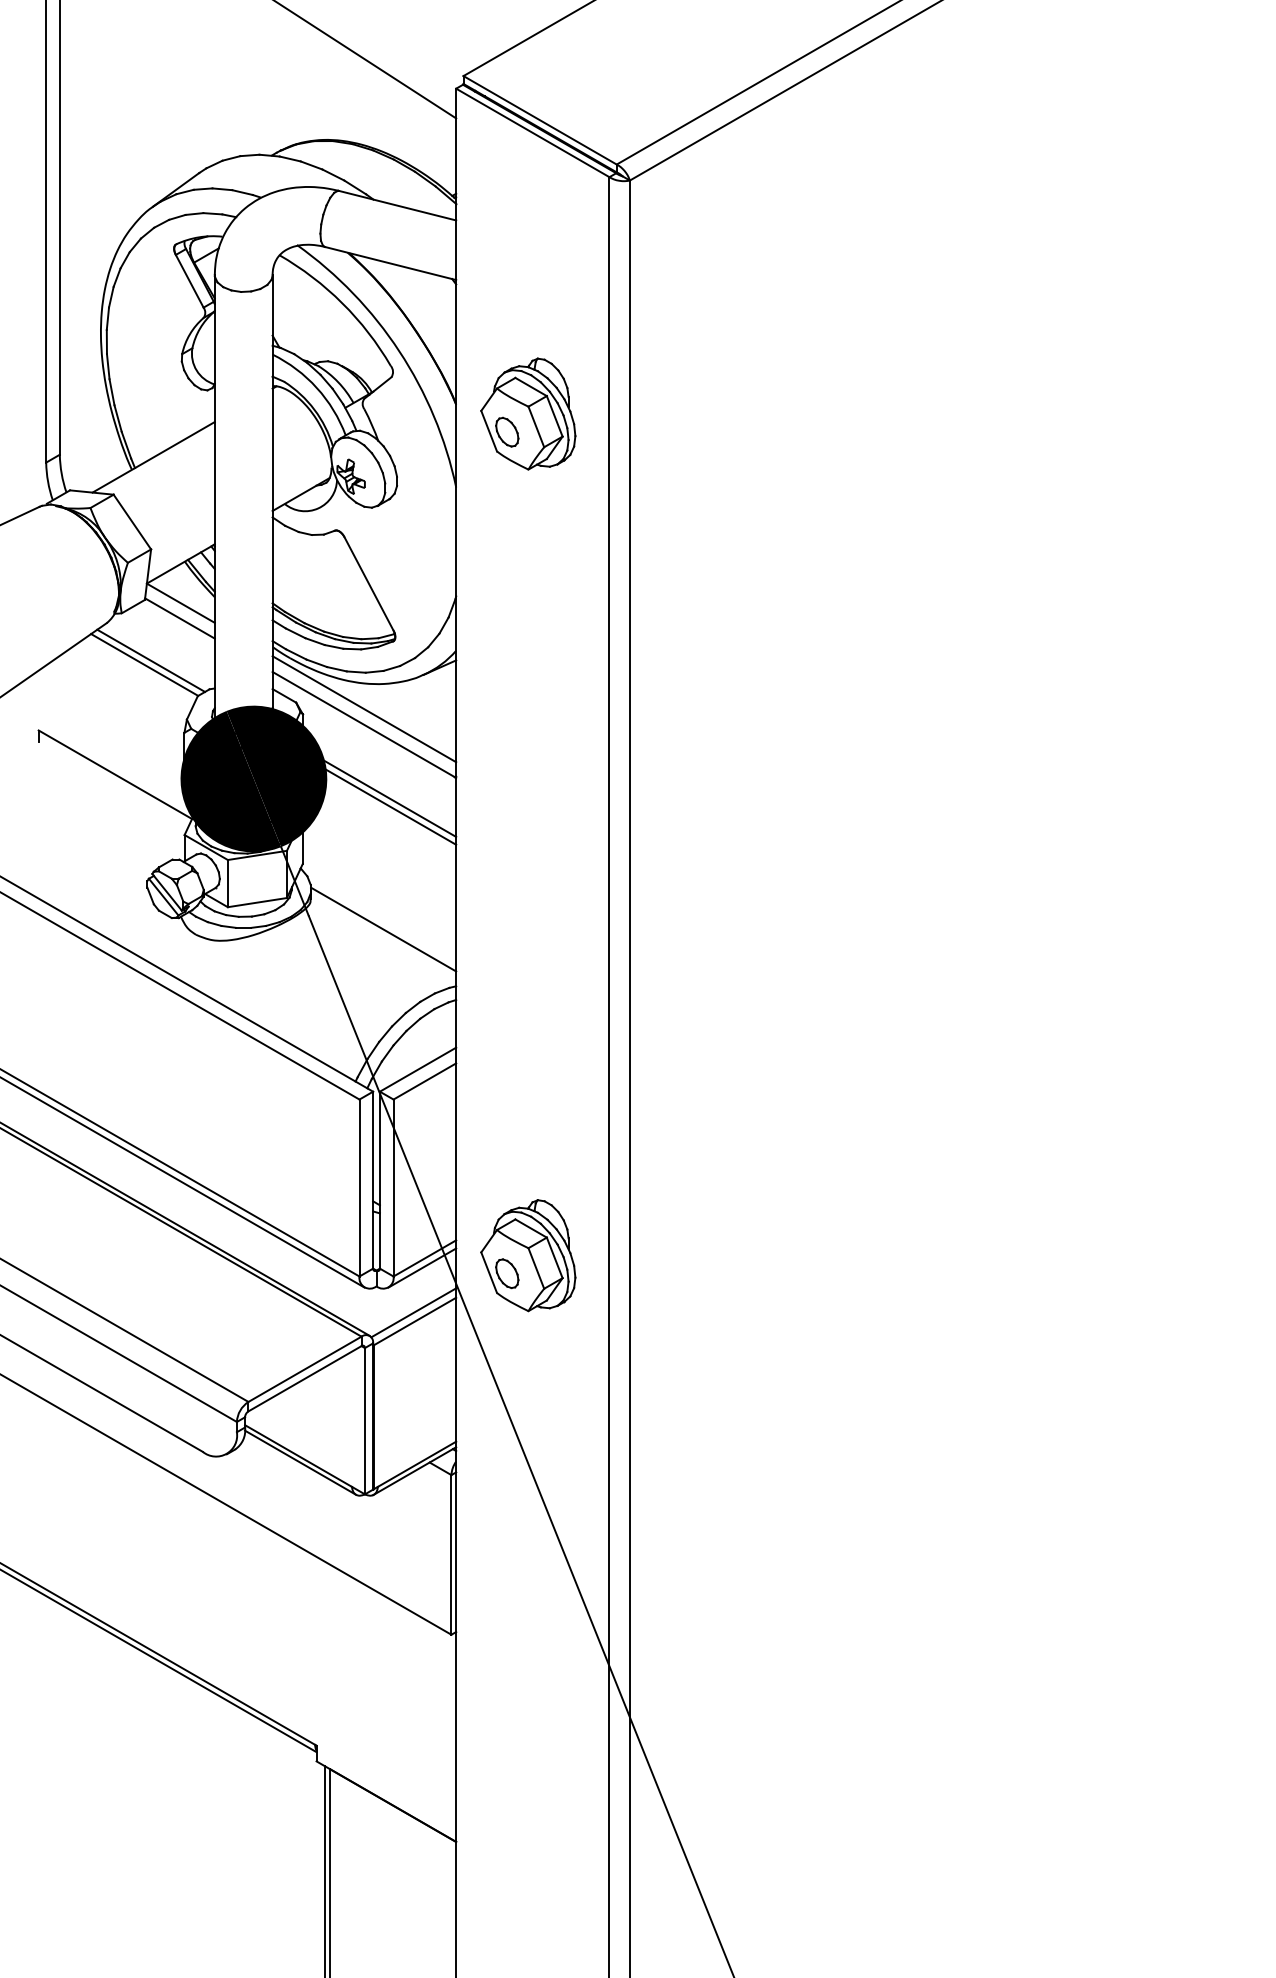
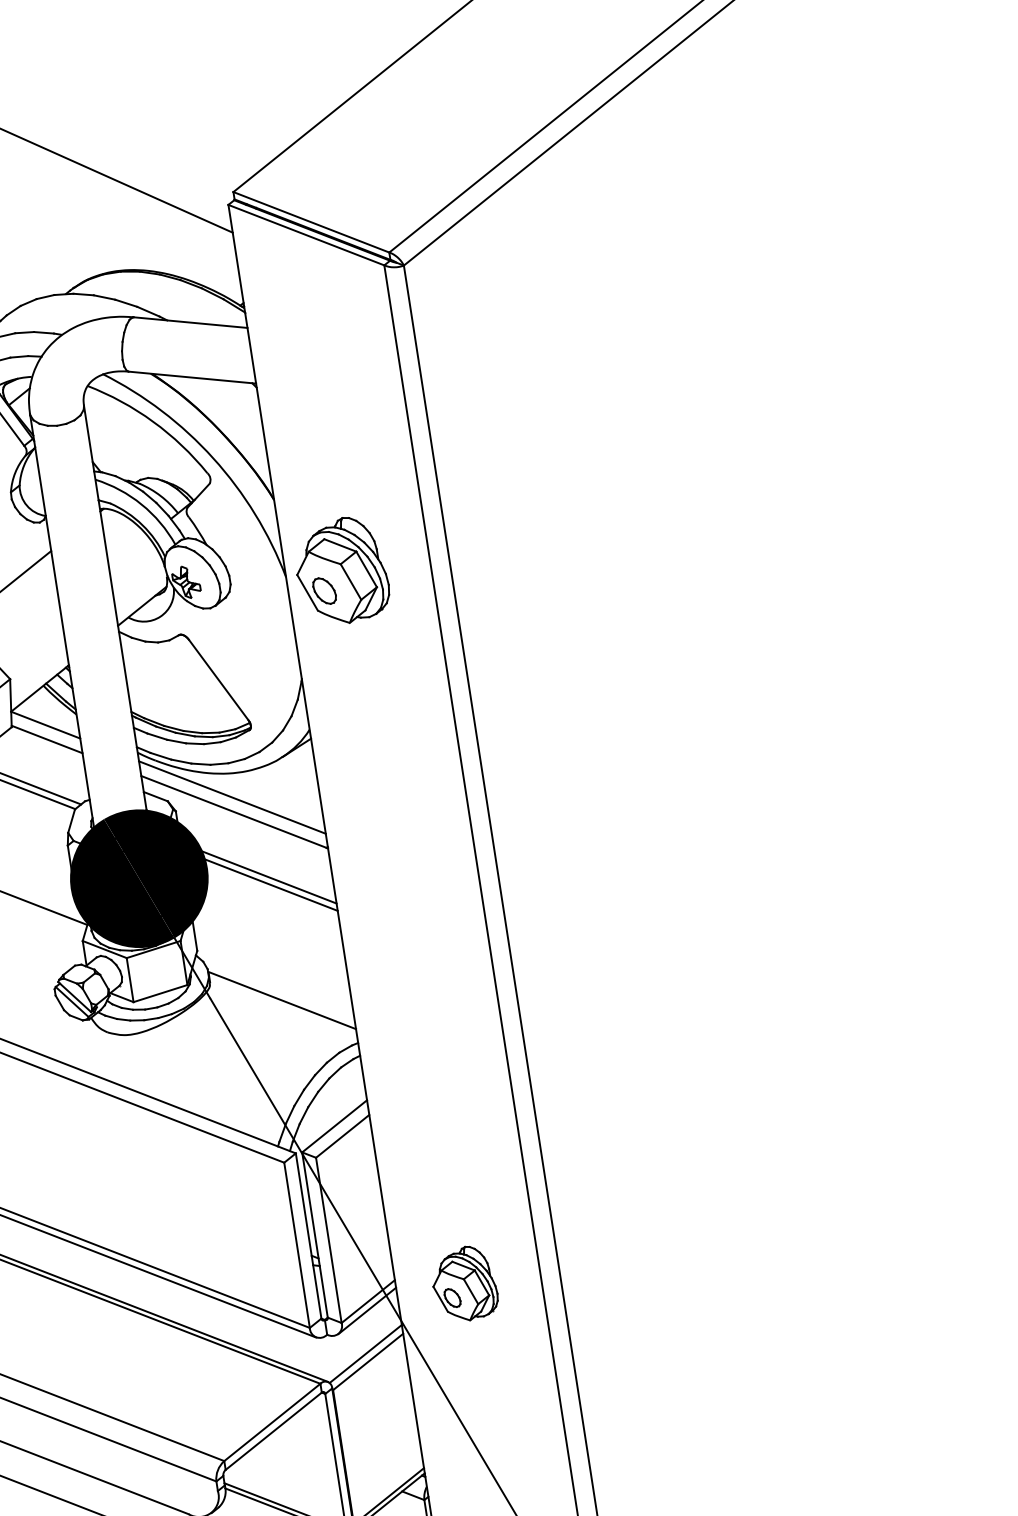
part: (528, 413) -> (341, 570), moved
part: (528, 1255) -> (464, 1283), size x0.7

